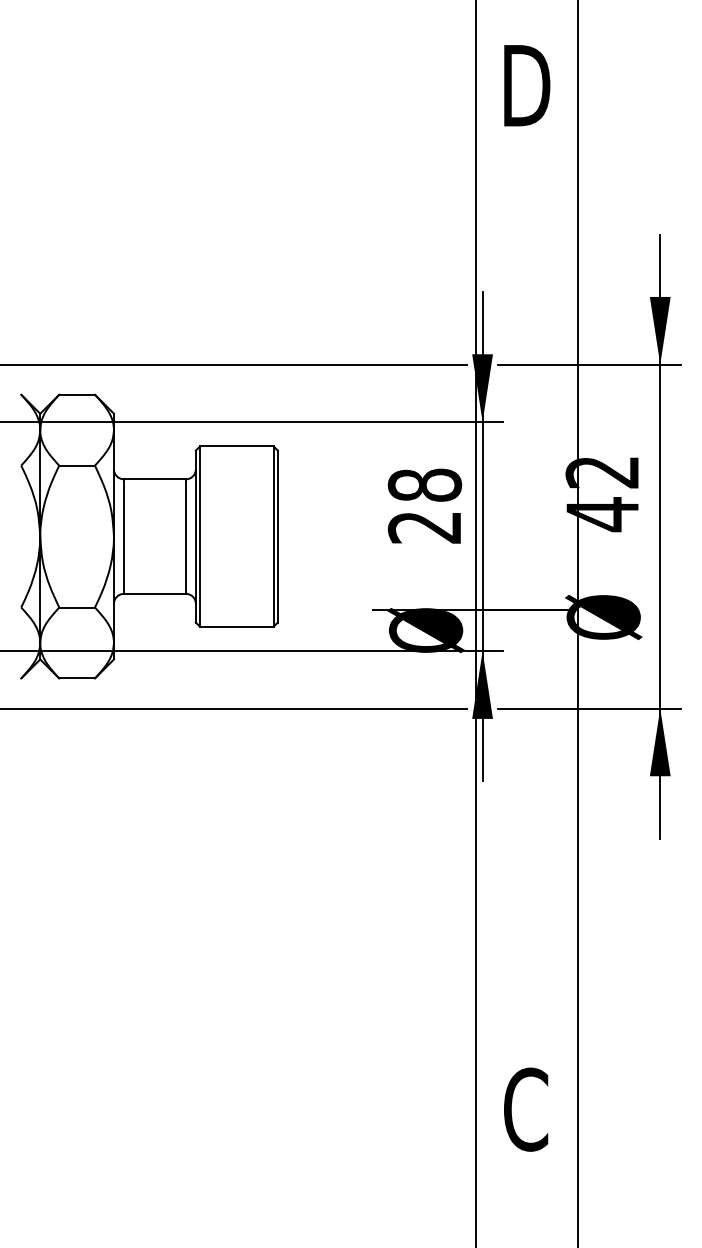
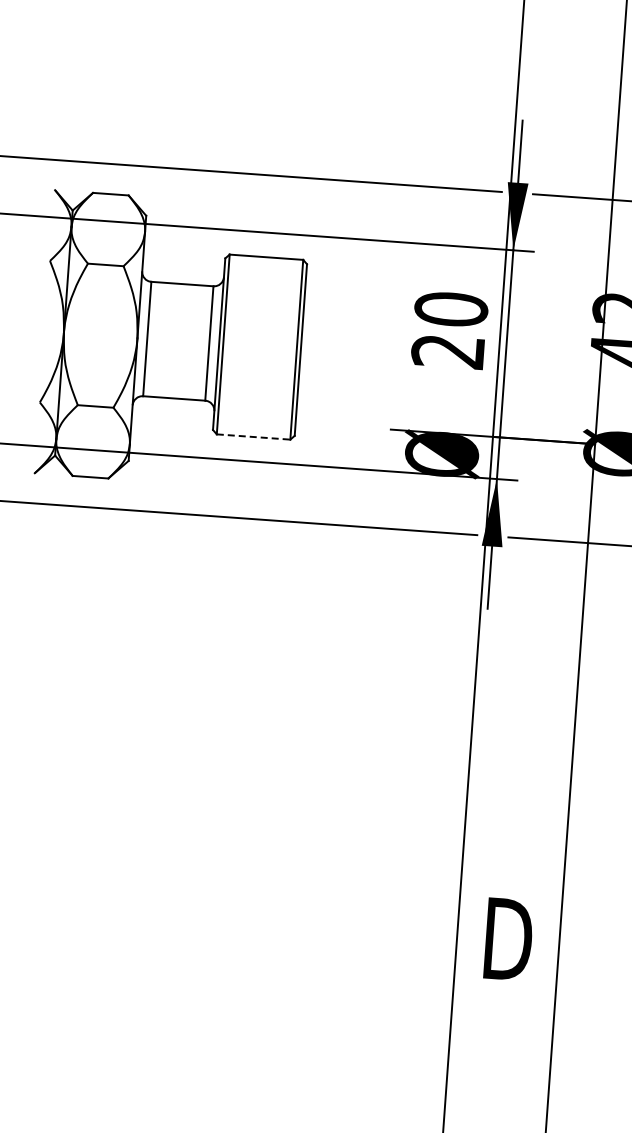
text: (424, 484) -> (450, 308), 28 -> 20
line: (236, 626) -> (253, 436), solid -> dashed
text: (527, 1109) -> (508, 939), C -> D

